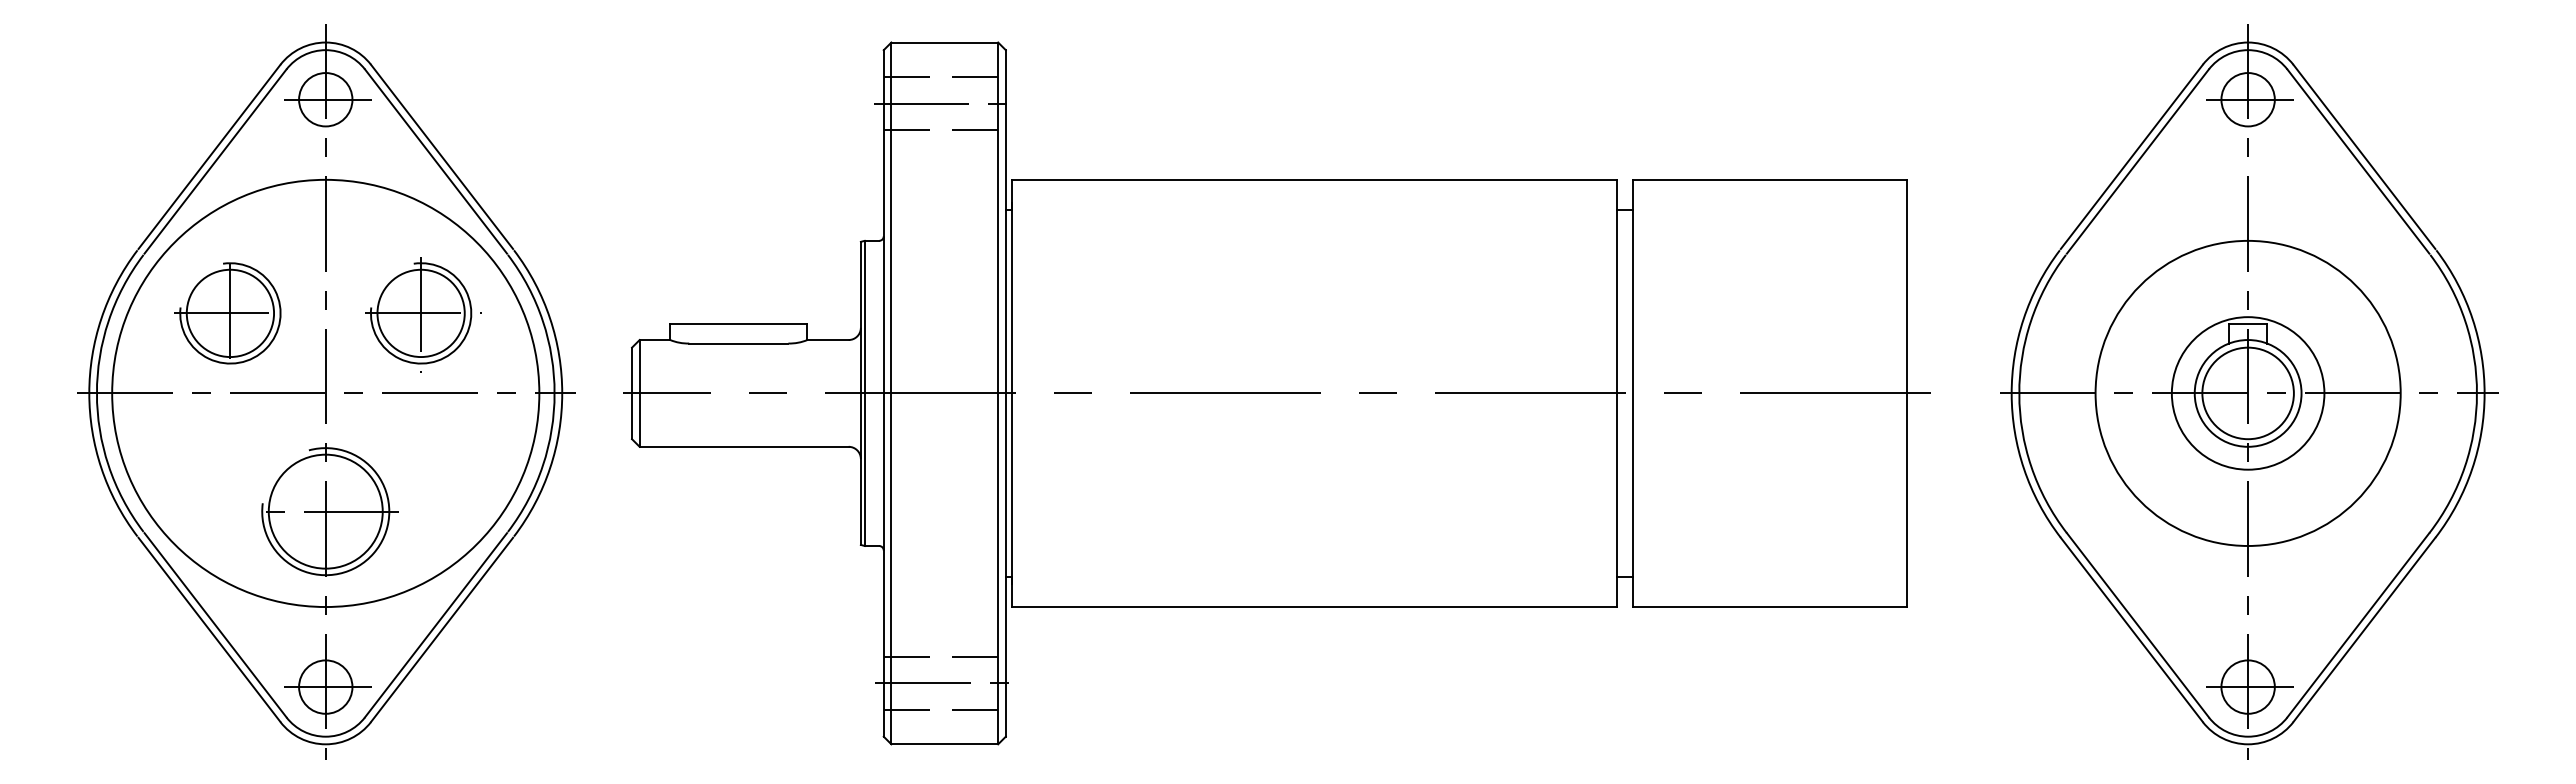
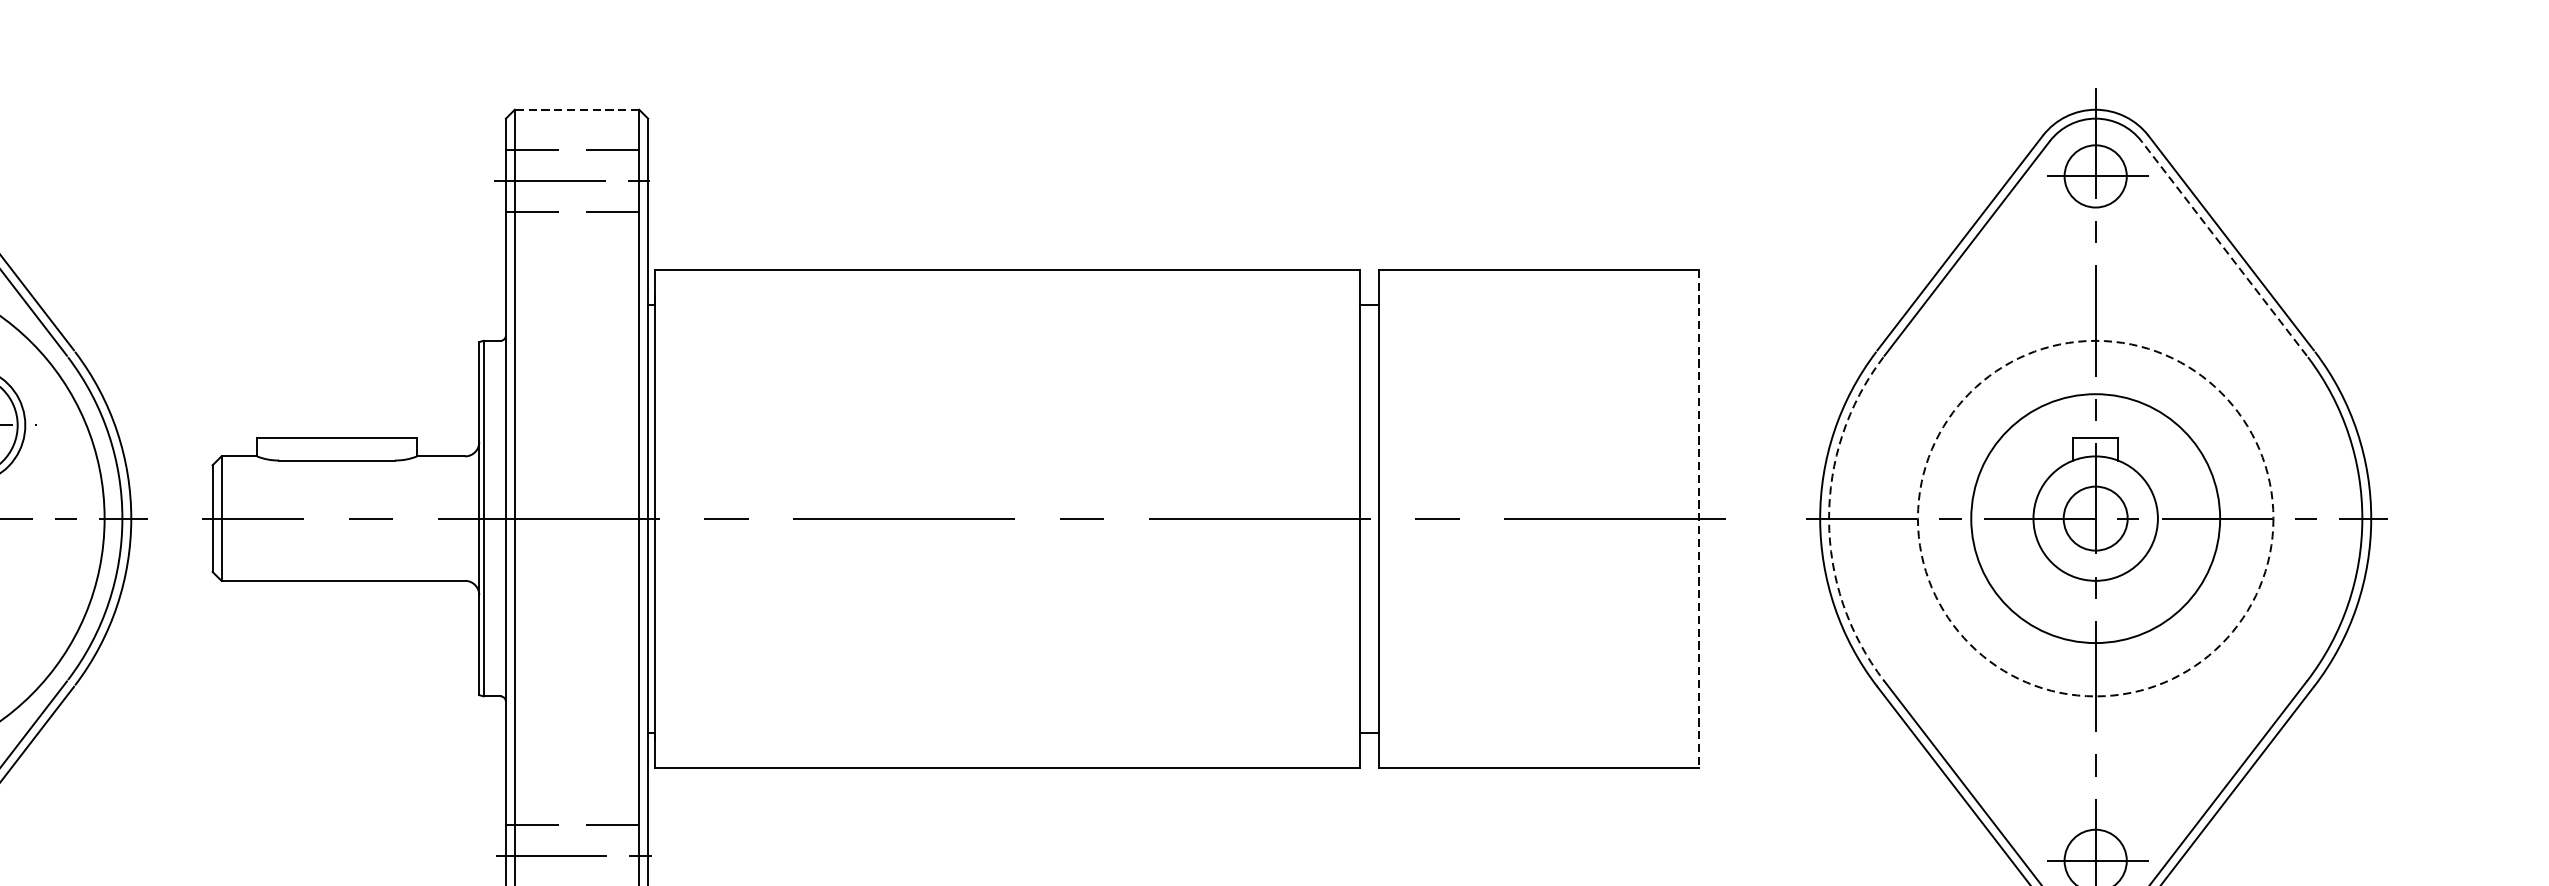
line: (944, 42) -> (576, 109), solid -> dashed
line: (2358, 161) -> (2224, 248), solid -> dashed
circle: (2247, 392) -> (2094, 517), solid -> dashed
line: (1907, 393) -> (1698, 518), solid -> dashed
circle: (2247, 393) -> (2094, 518), size x0.6
circle: (2247, 393) -> (2094, 518), size x1.4
arc: (2019, 394) -> (1829, 519), solid -> dashed

